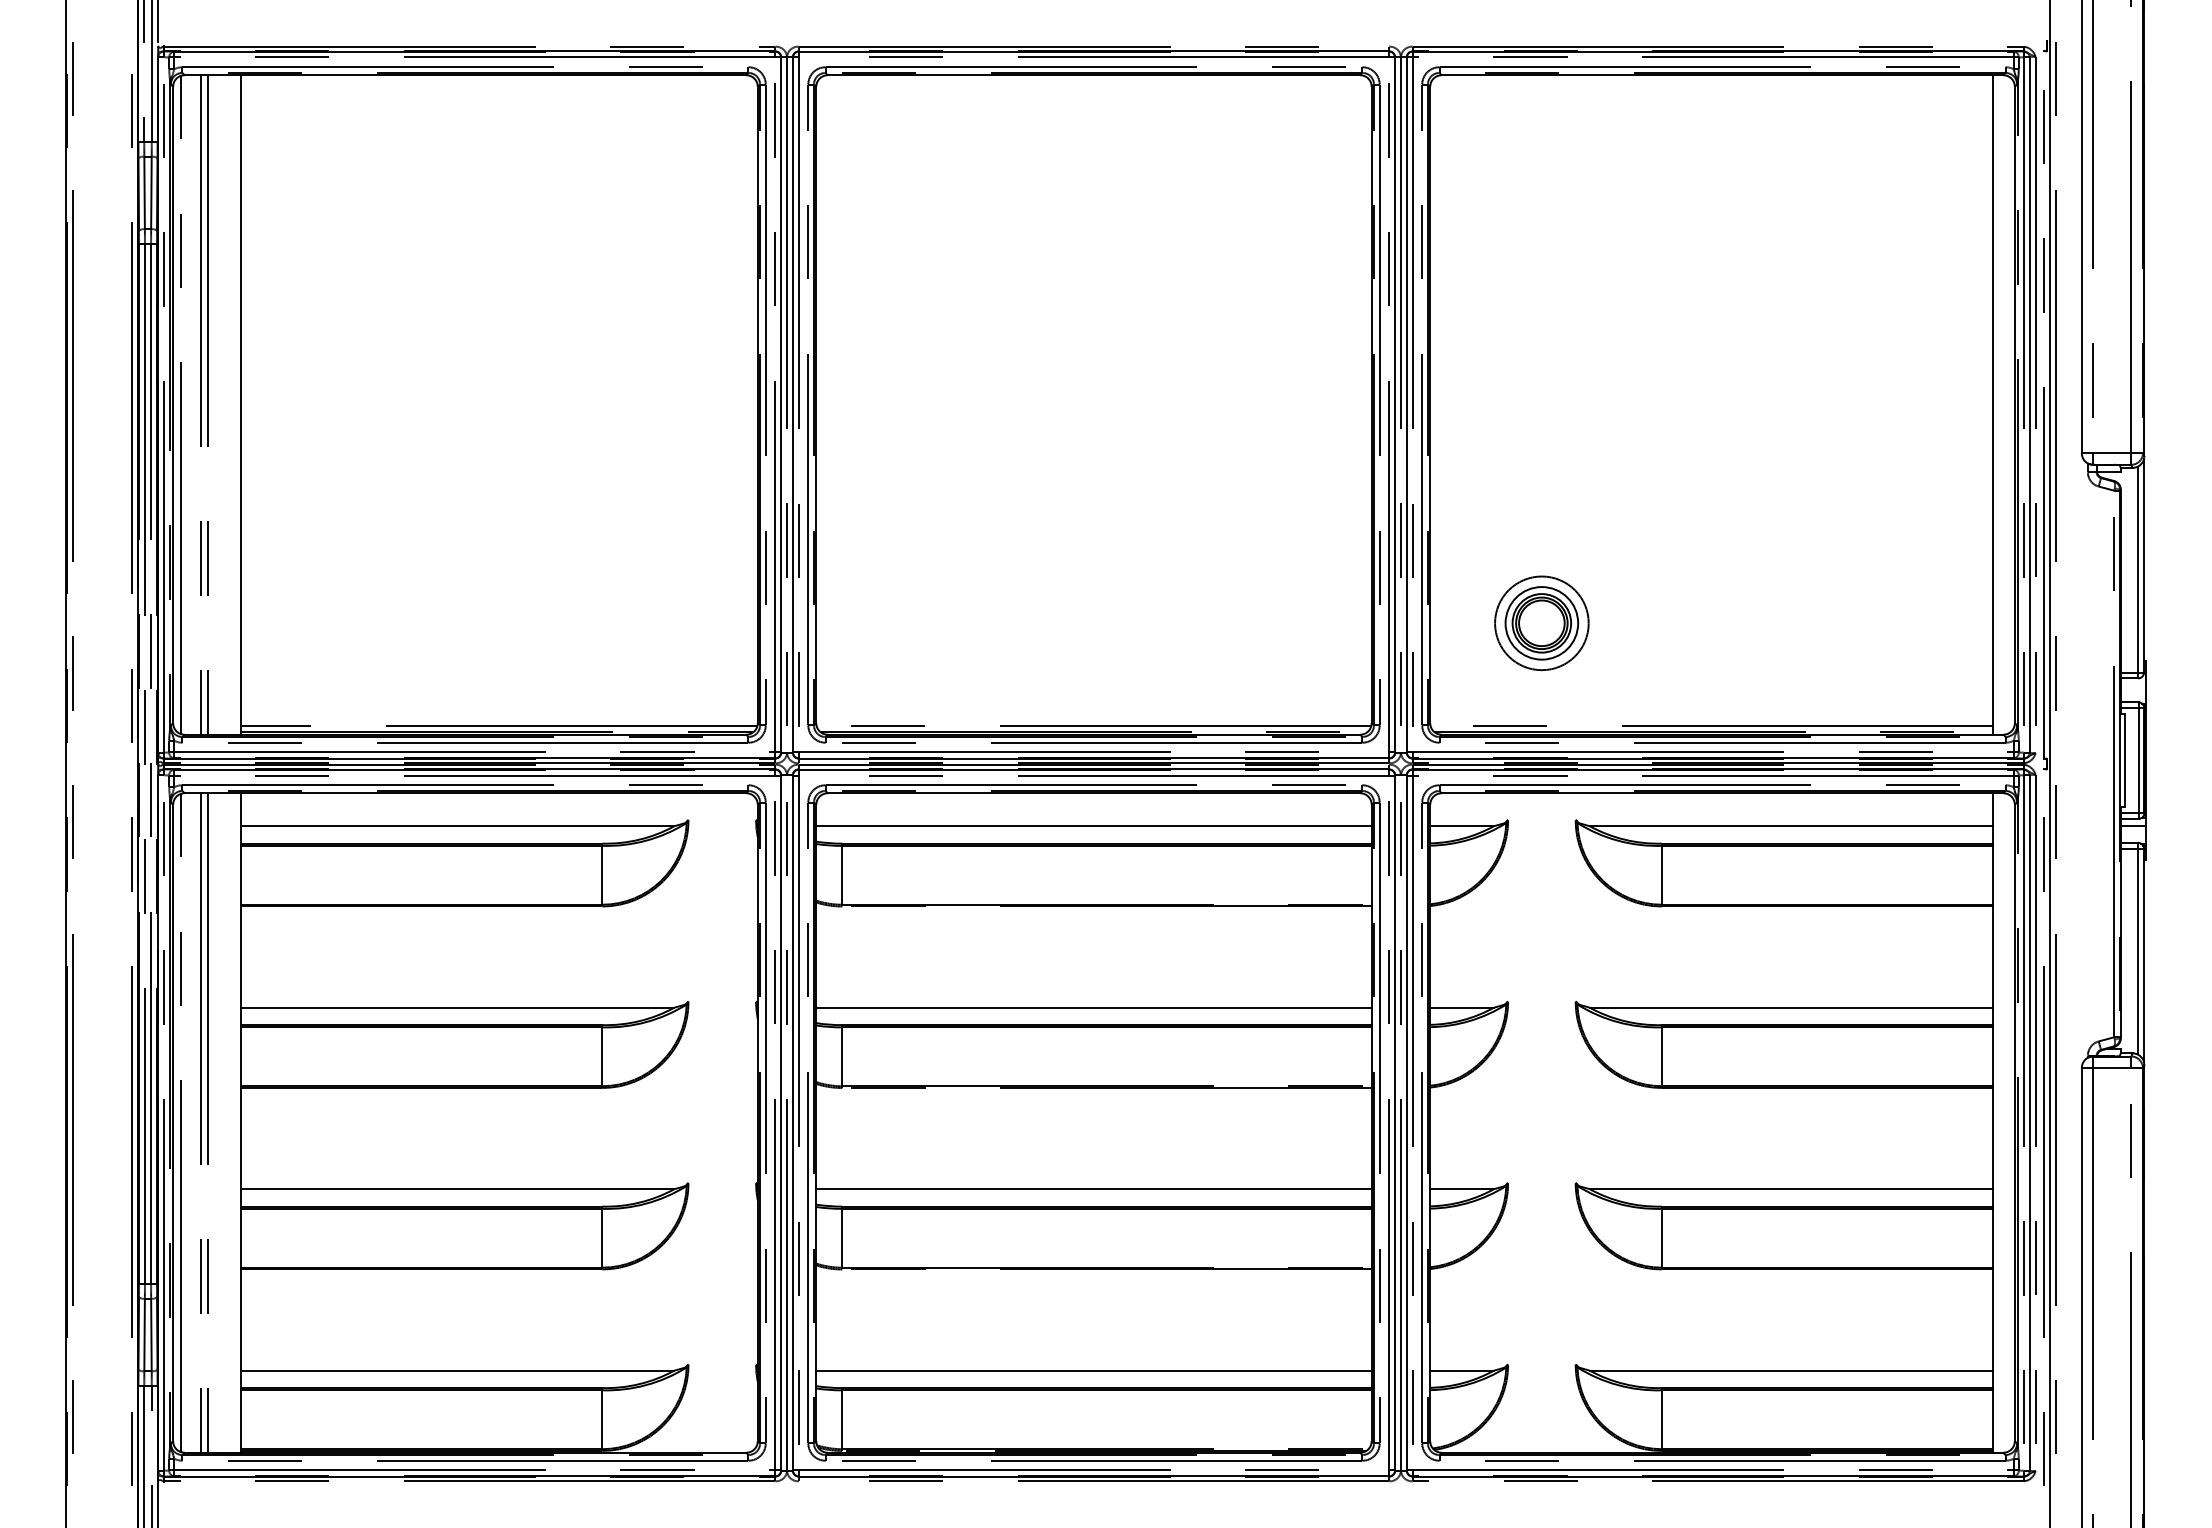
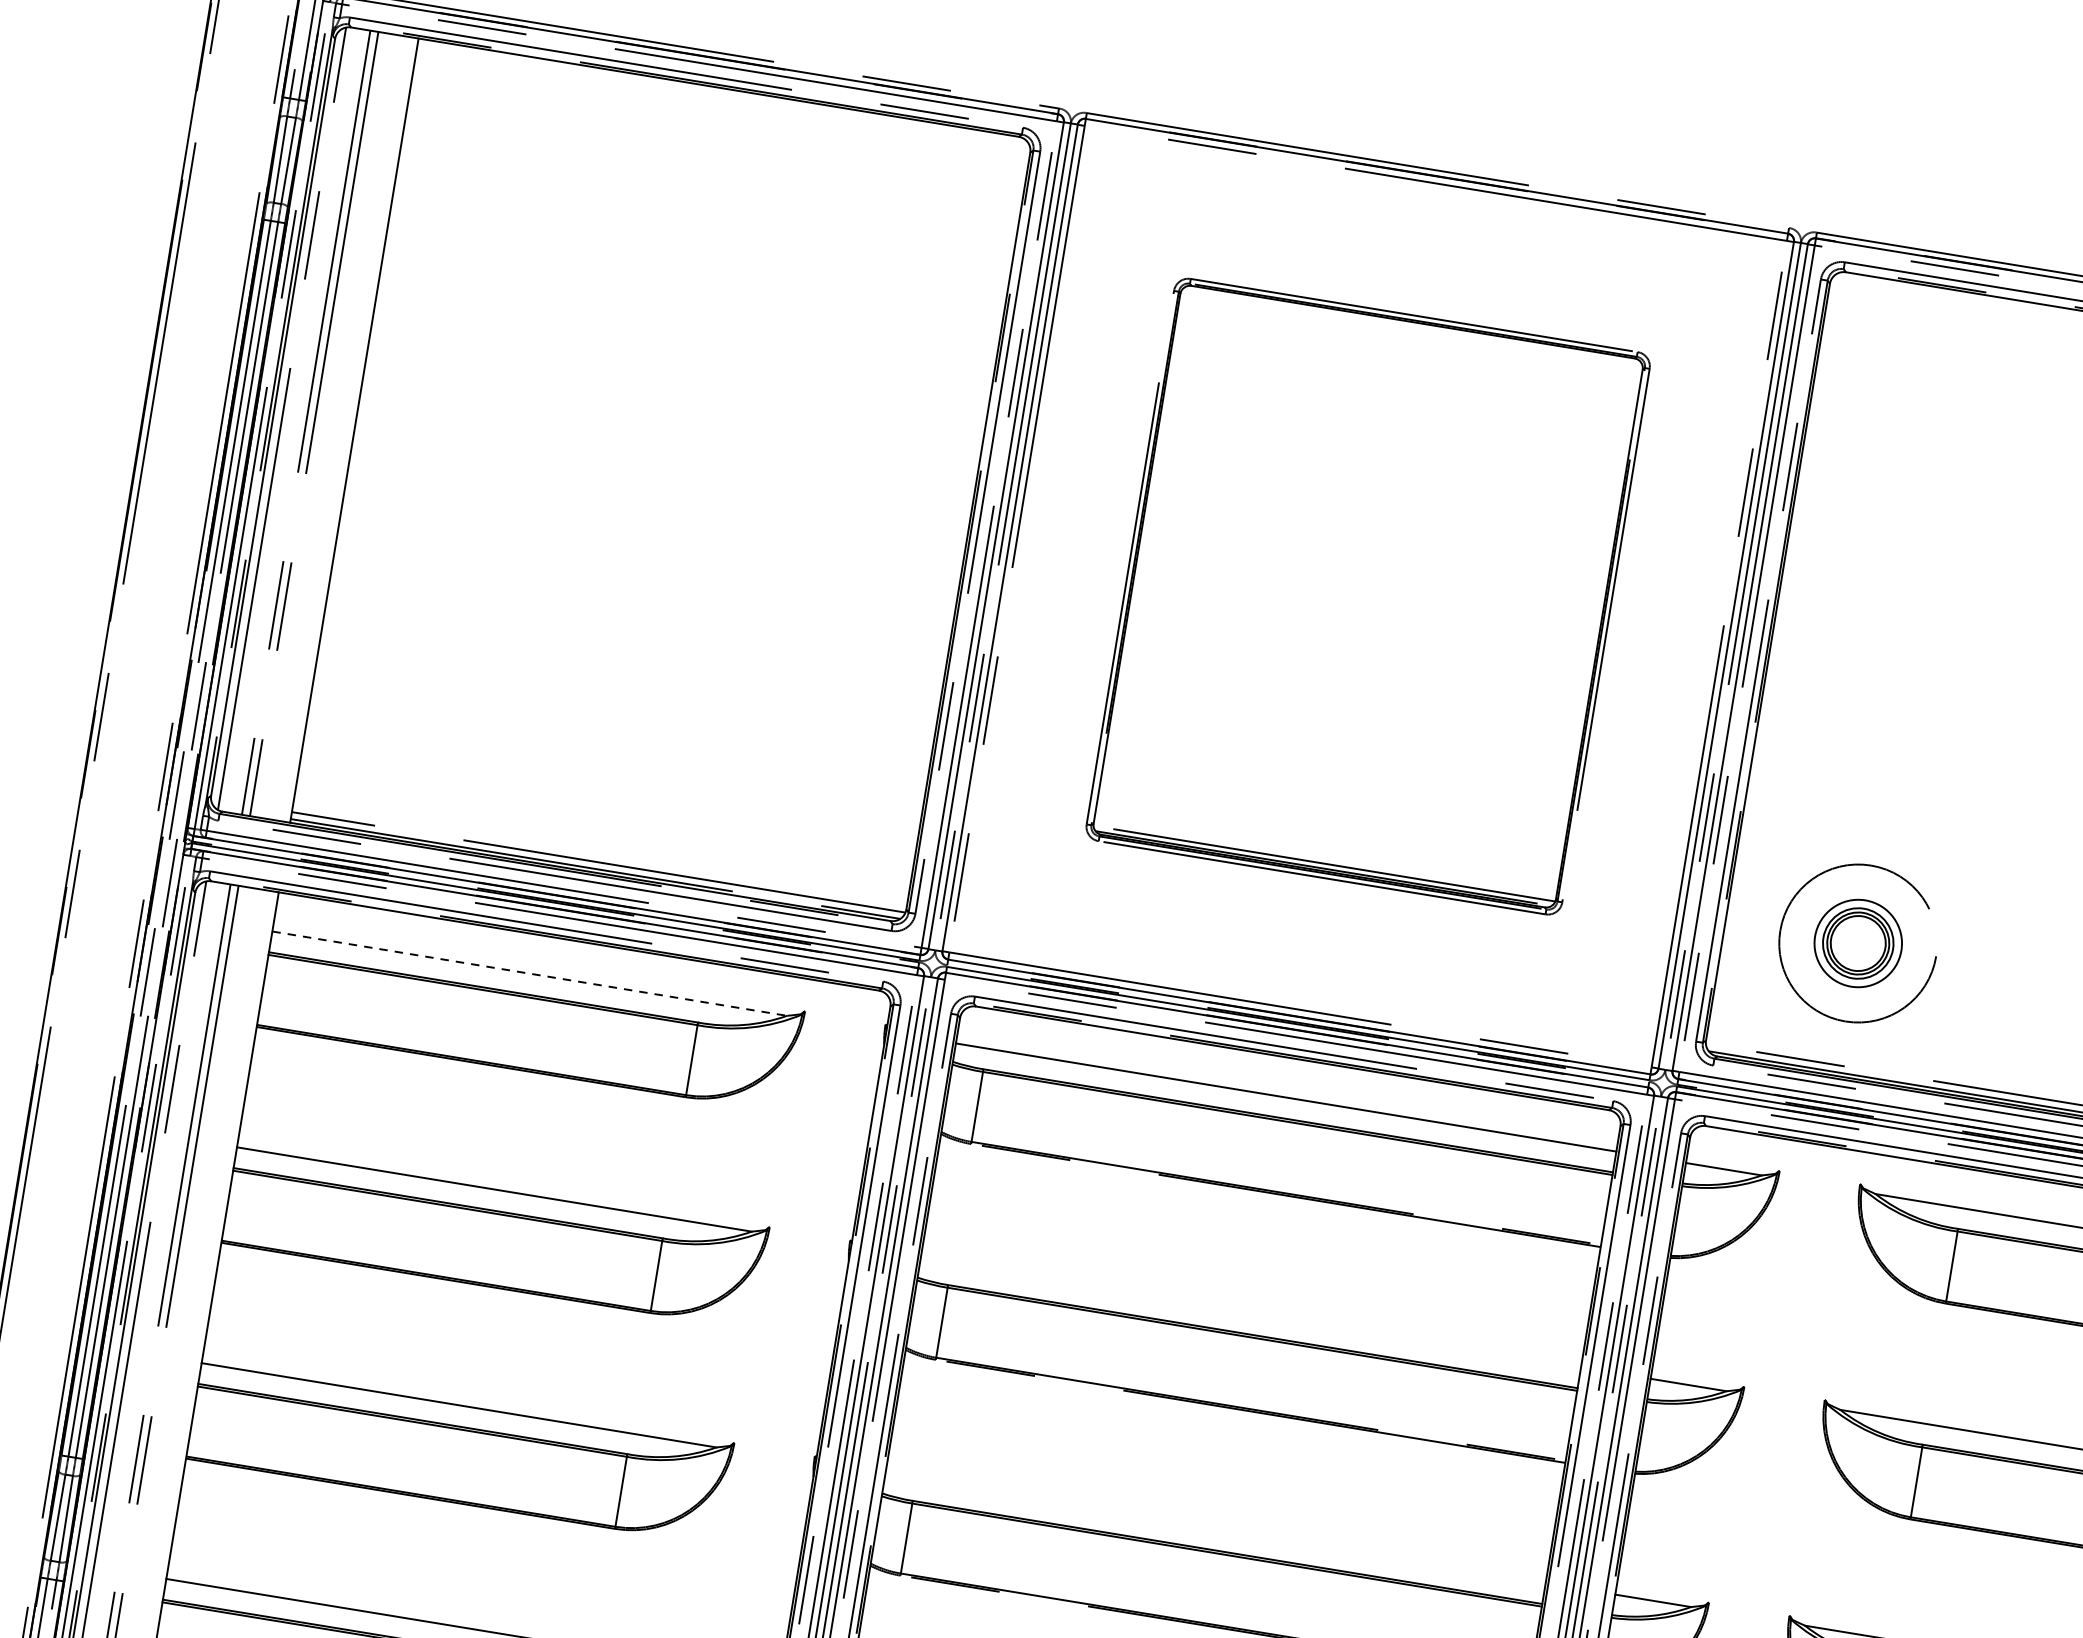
part: (1093, 404) -> (1367, 595), size x0.7
circle: (1541, 623) -> (1857, 943), size x1.4
line: (458, 826) -> (530, 974), solid -> dashed
line: (1093, 1007) -> (1250, 1313), removed
line: (1093, 1189) -> (1214, 1529), removed

